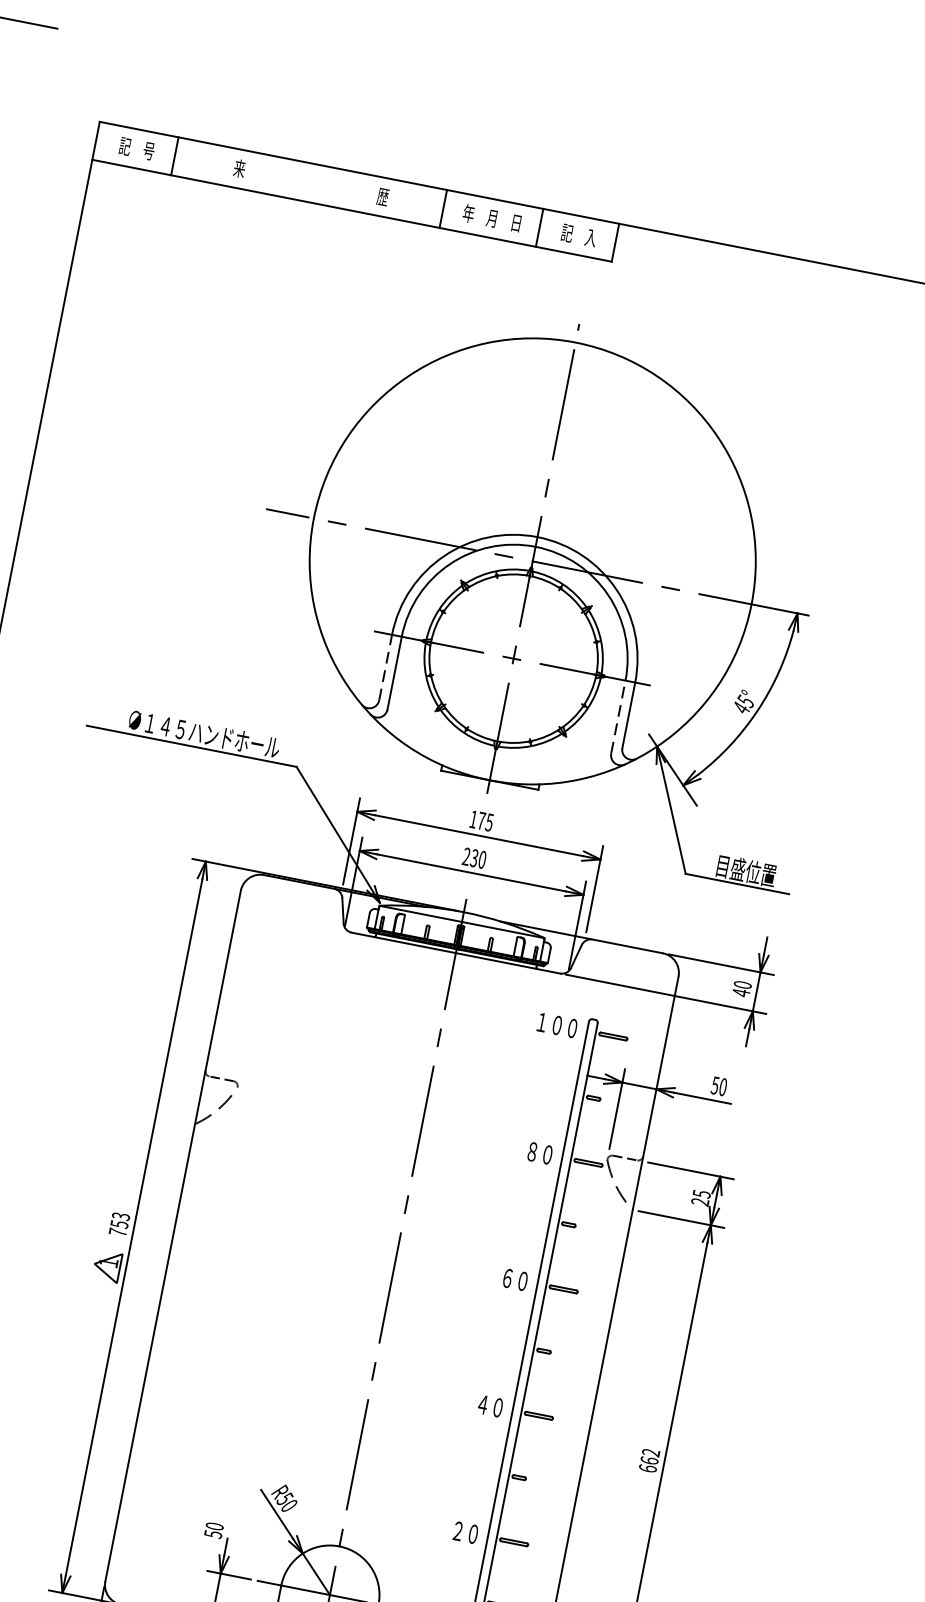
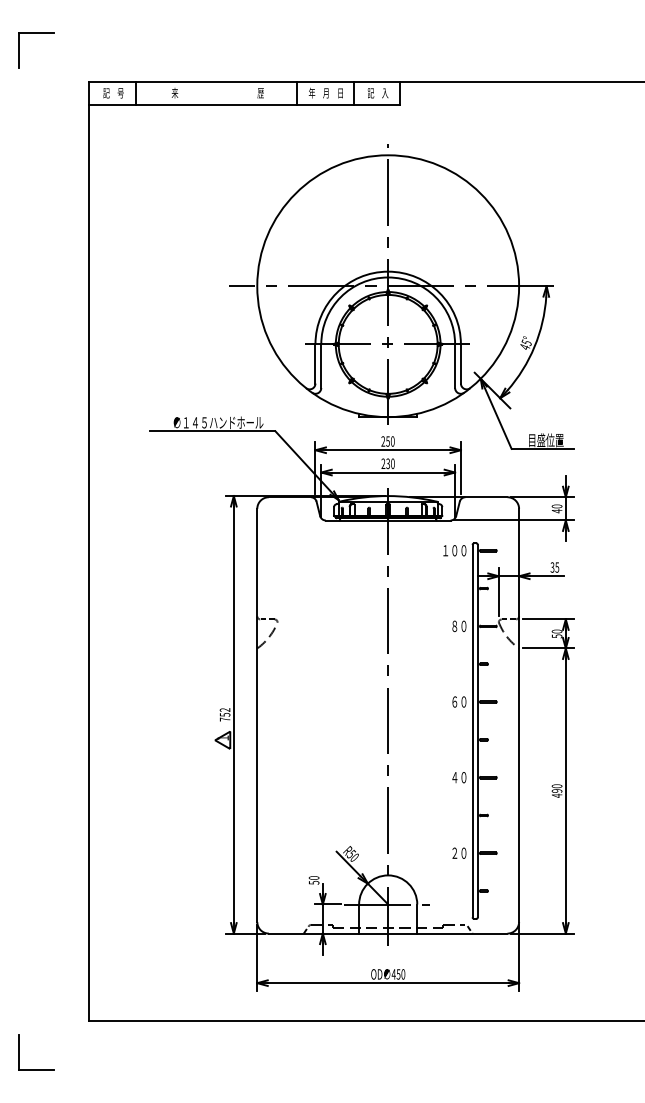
line: (385, 666) -> (315, 363), dashed -> solid
line: (618, 717) -> (455, 366), dashed -> solid
text: (480, 820) -> (387, 441), 175 -> 250
text: (718, 1086) -> (554, 567), 50 -> 35
text: (700, 1197) -> (556, 633), 25 -> 50
text: (121, 1215) -> (225, 709), 753 -> 752
text: (648, 1459) -> (556, 790), 662 -> 490

